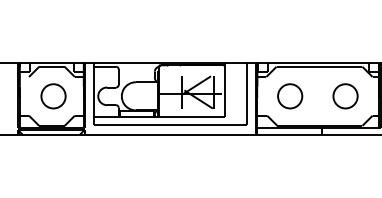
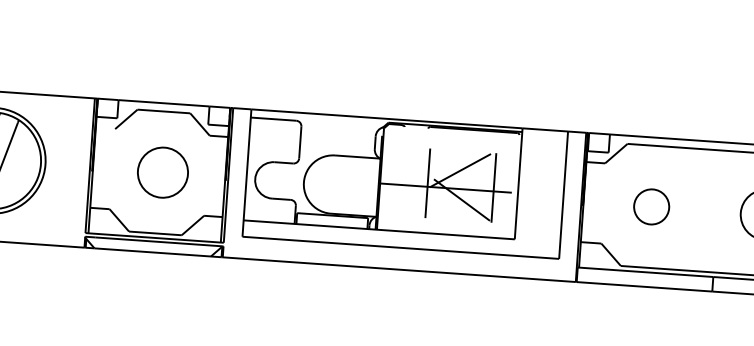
part: (290, 96) -> (652, 207), size x0.7

